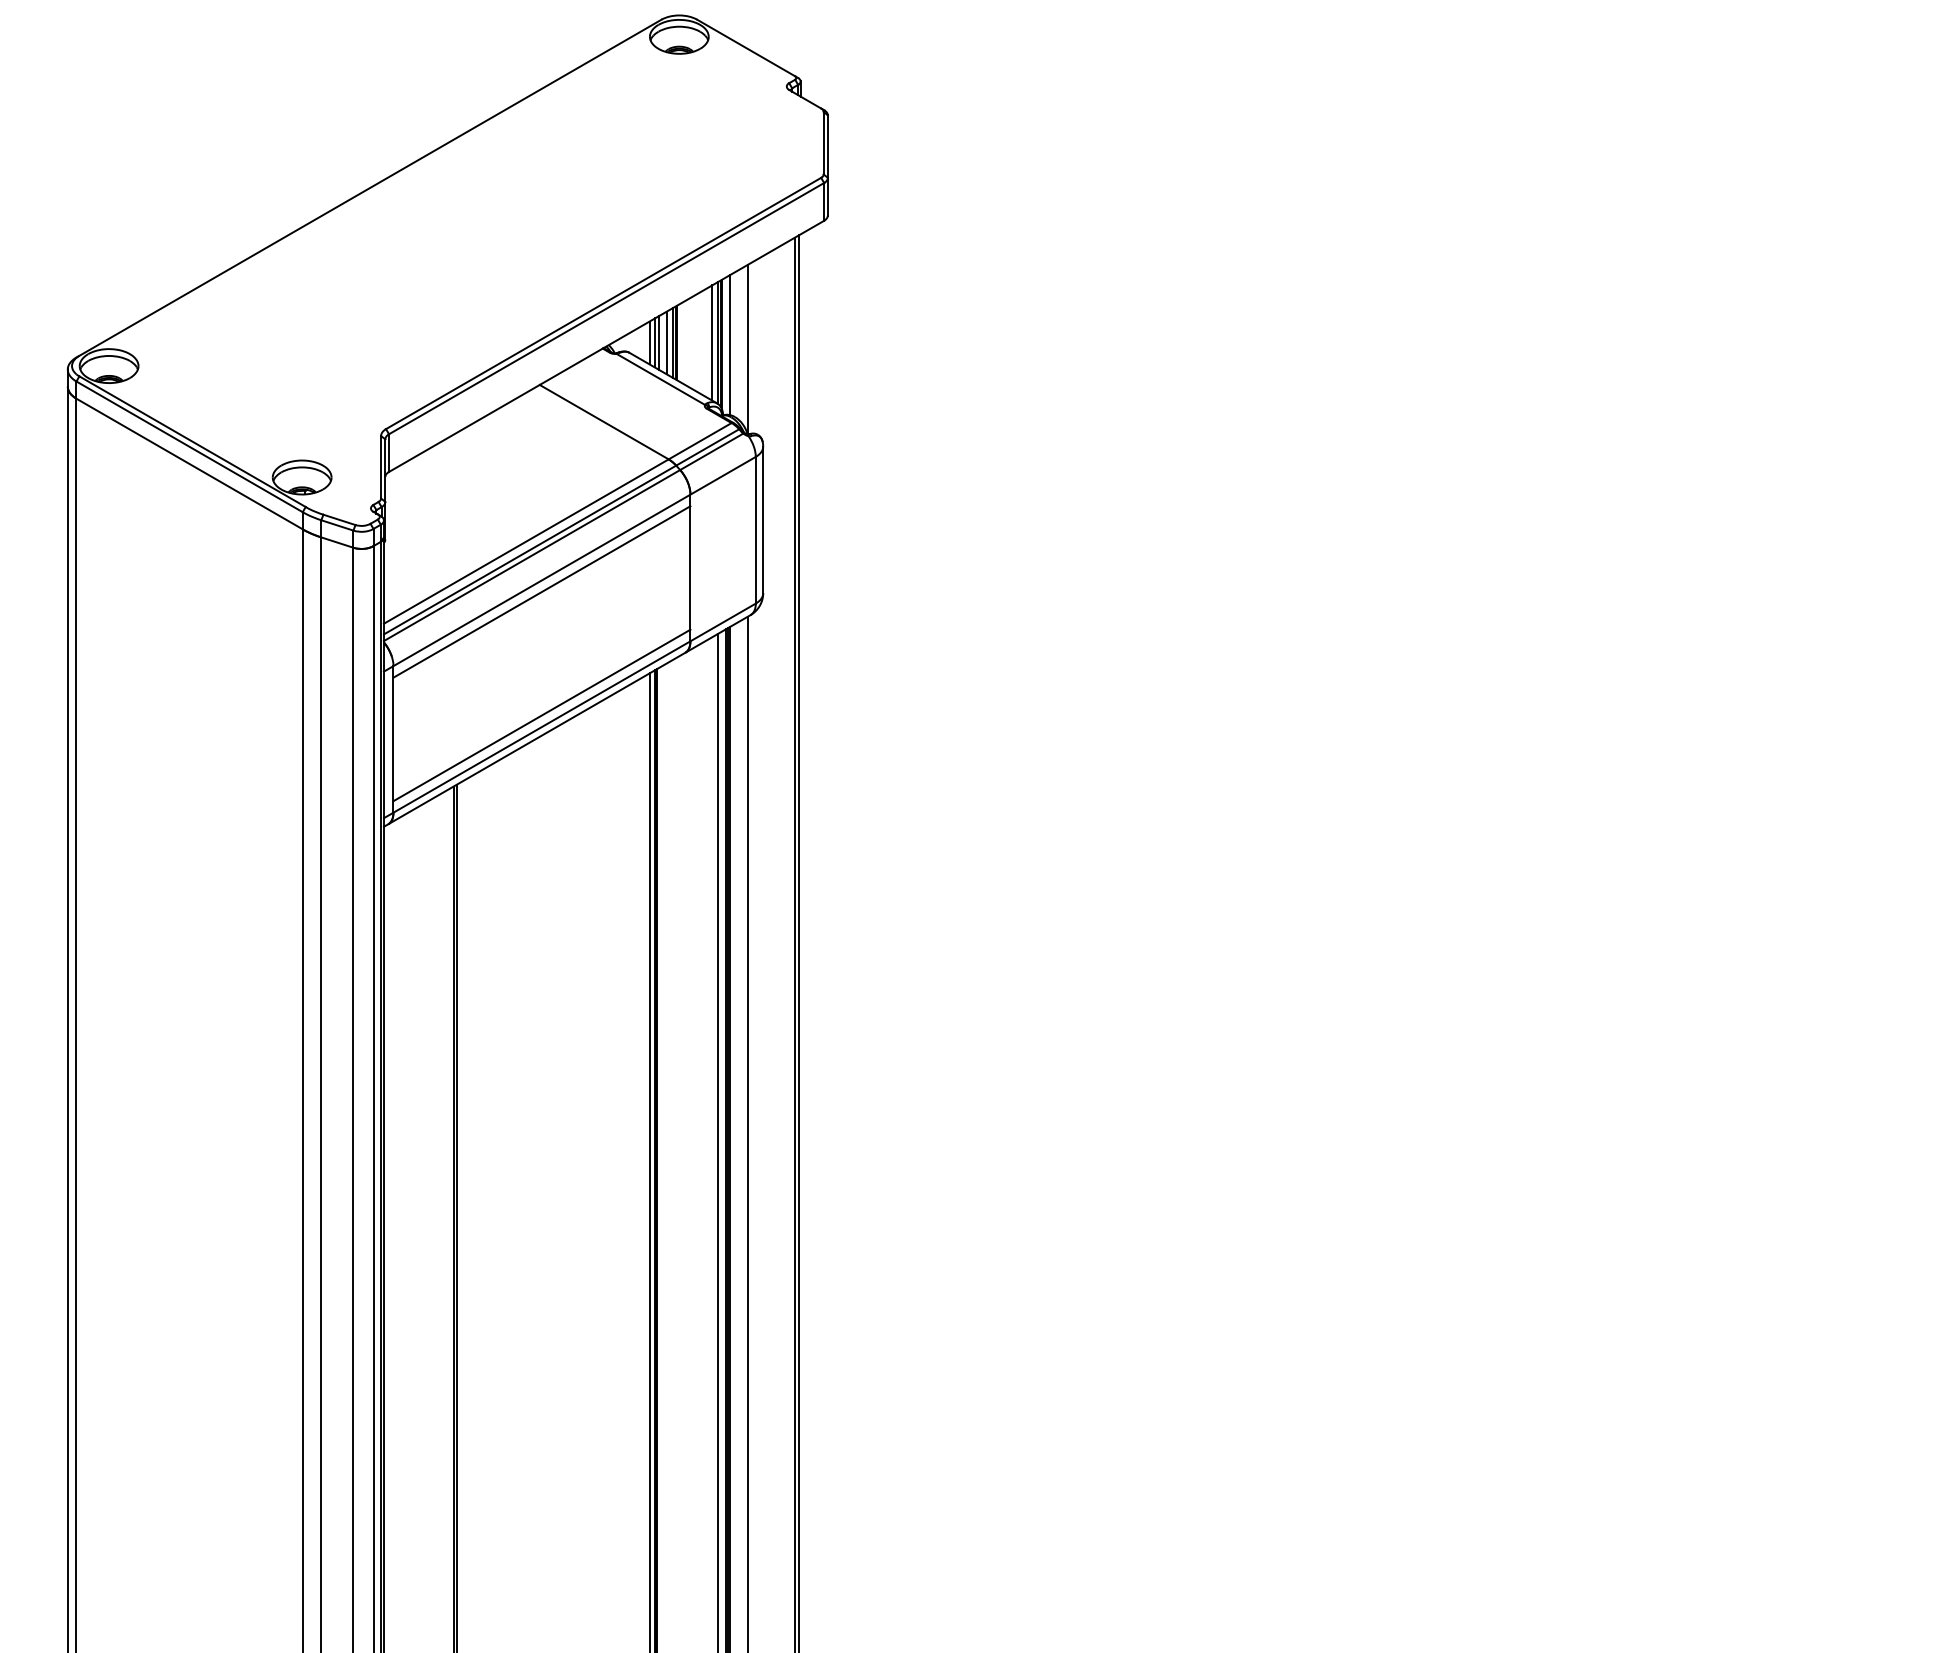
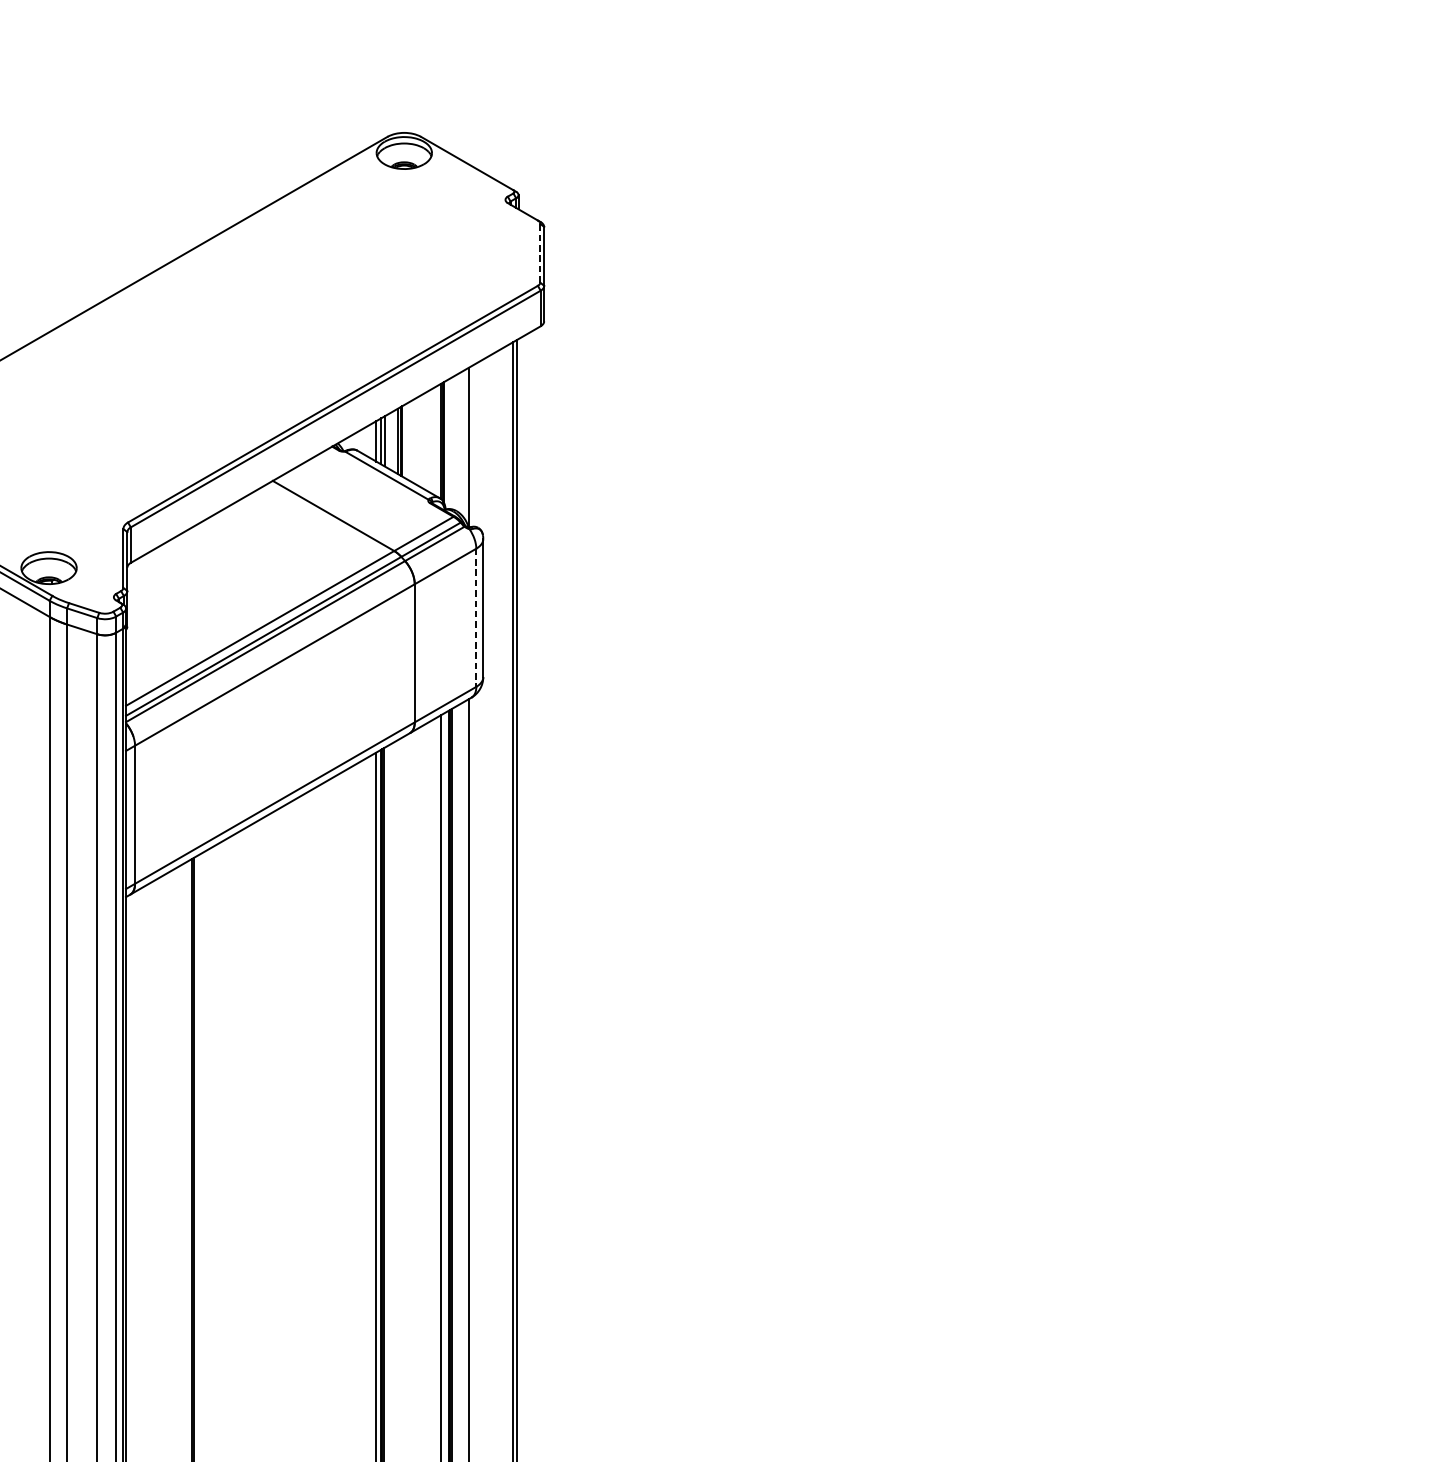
line: (823, 142) -> (540, 252), solid -> dashed
line: (666, 342) -> (392, 440), removed
line: (712, 342) -> (435, 440), removed
line: (729, 345) -> (451, 443), removed
line: (755, 530) -> (476, 618), solid -> dashed
line: (541, 591) -> (274, 675), removed
line: (541, 715) -> (274, 792), removed

